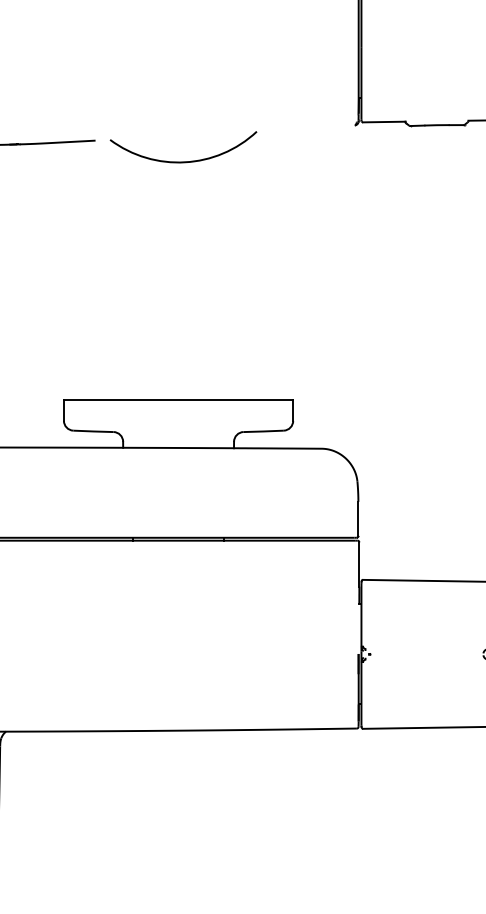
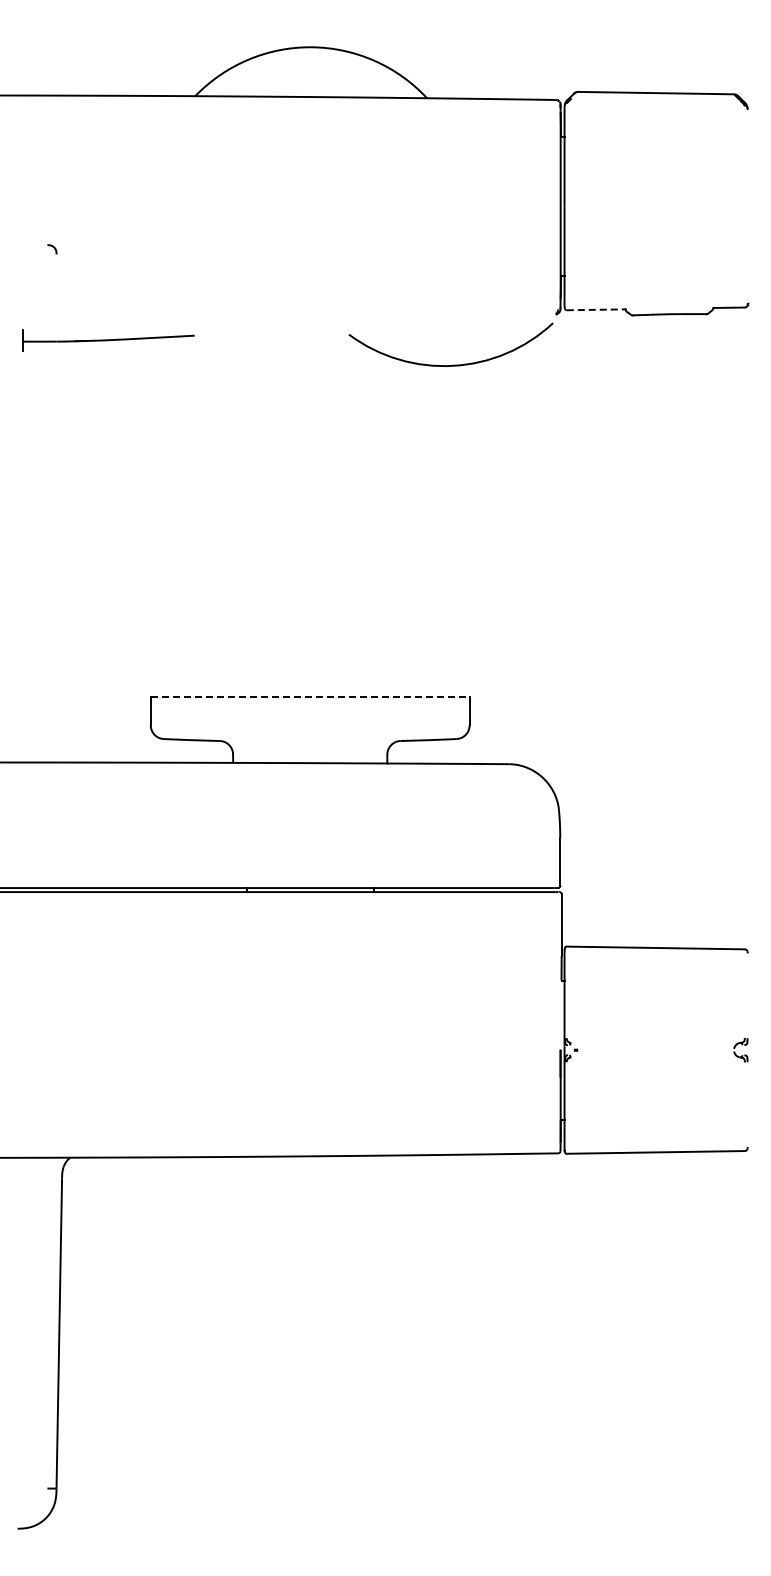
line: (384, 121) -> (596, 309), solid -> dashed
arc: (184, 161) -> (452, 364), moved
line: (178, 400) -> (310, 696), solid -> dashed

